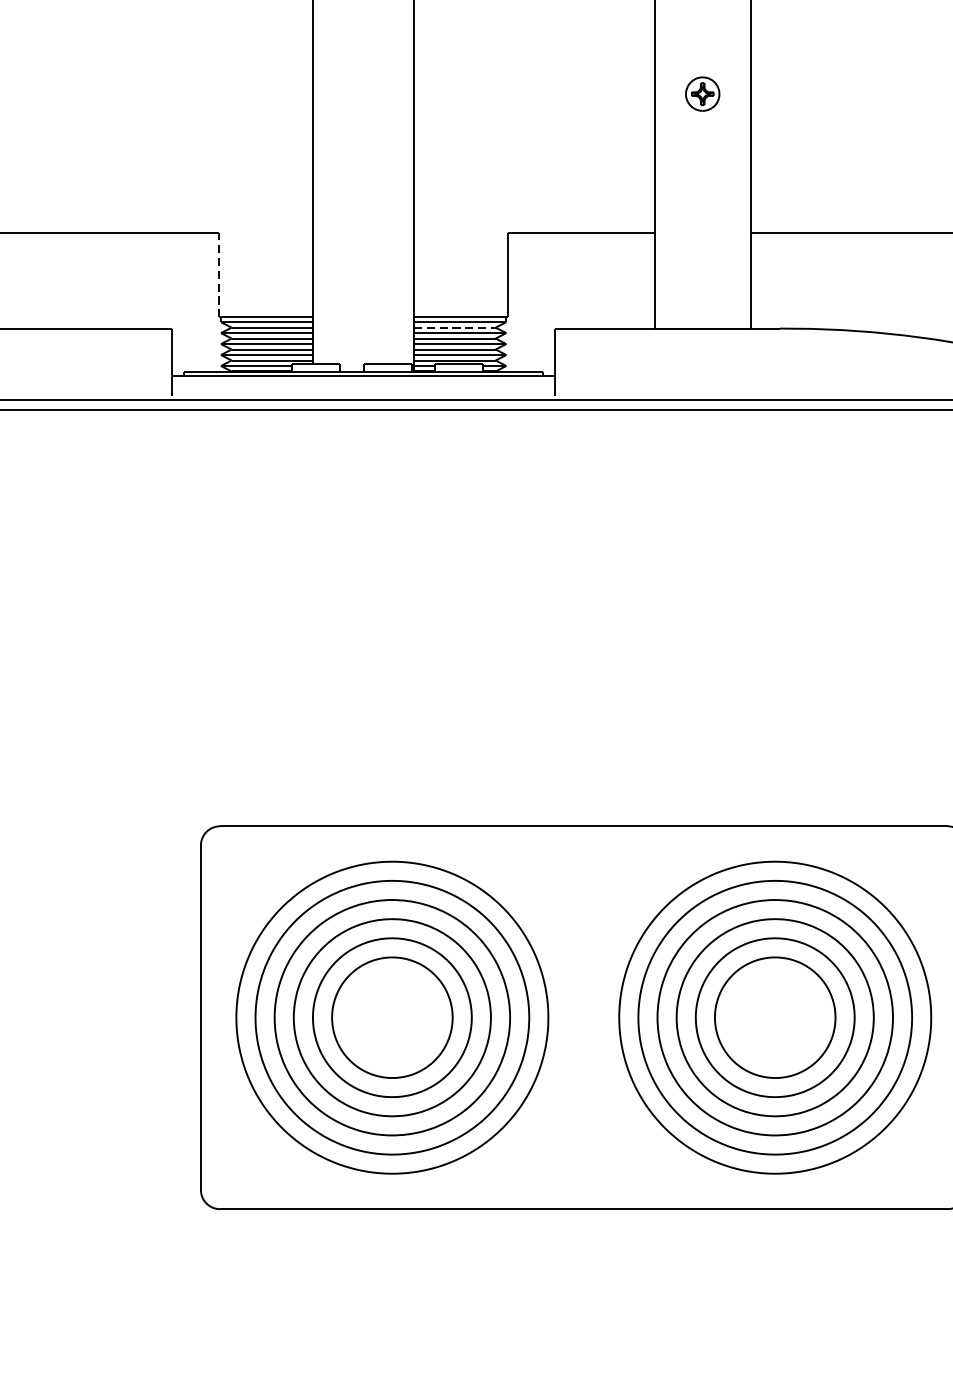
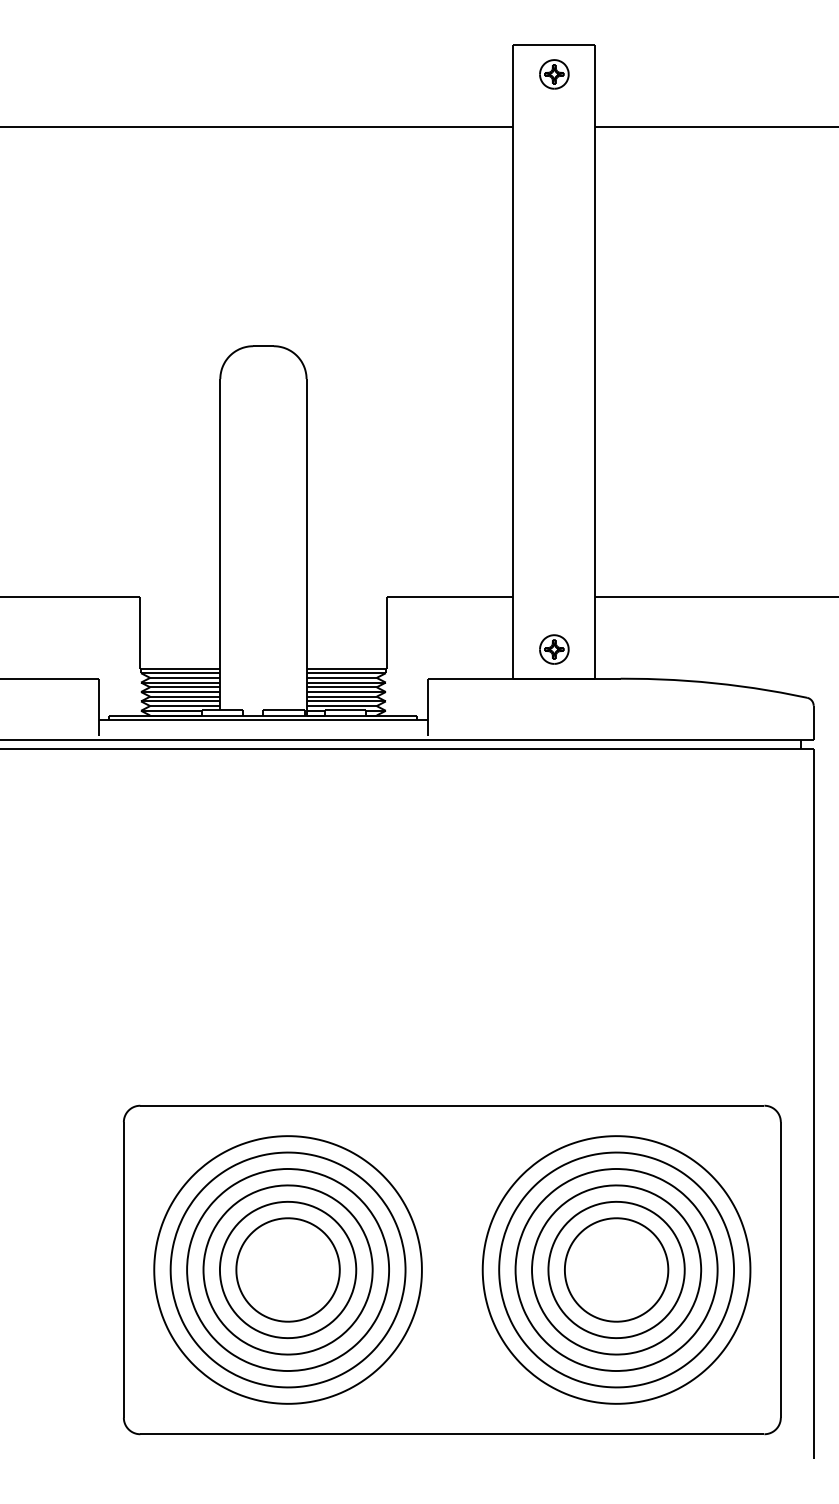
part: (702, 94) -> (554, 649), moved
line: (219, 274) -> (139, 632), dashed -> solid
line: (455, 327) -> (342, 677), dashed -> solid

